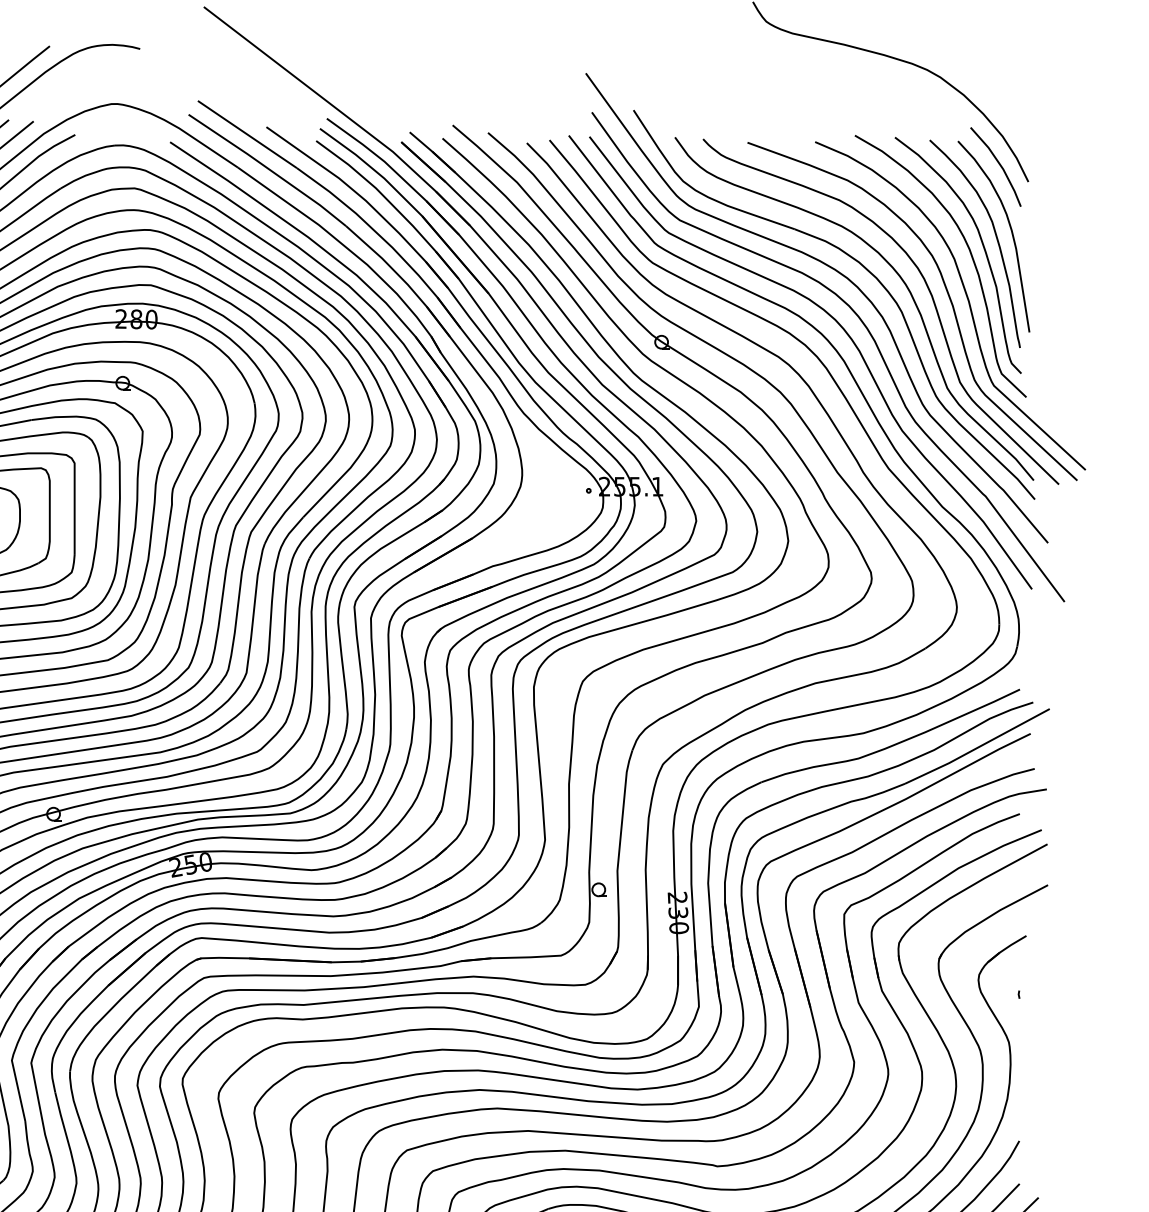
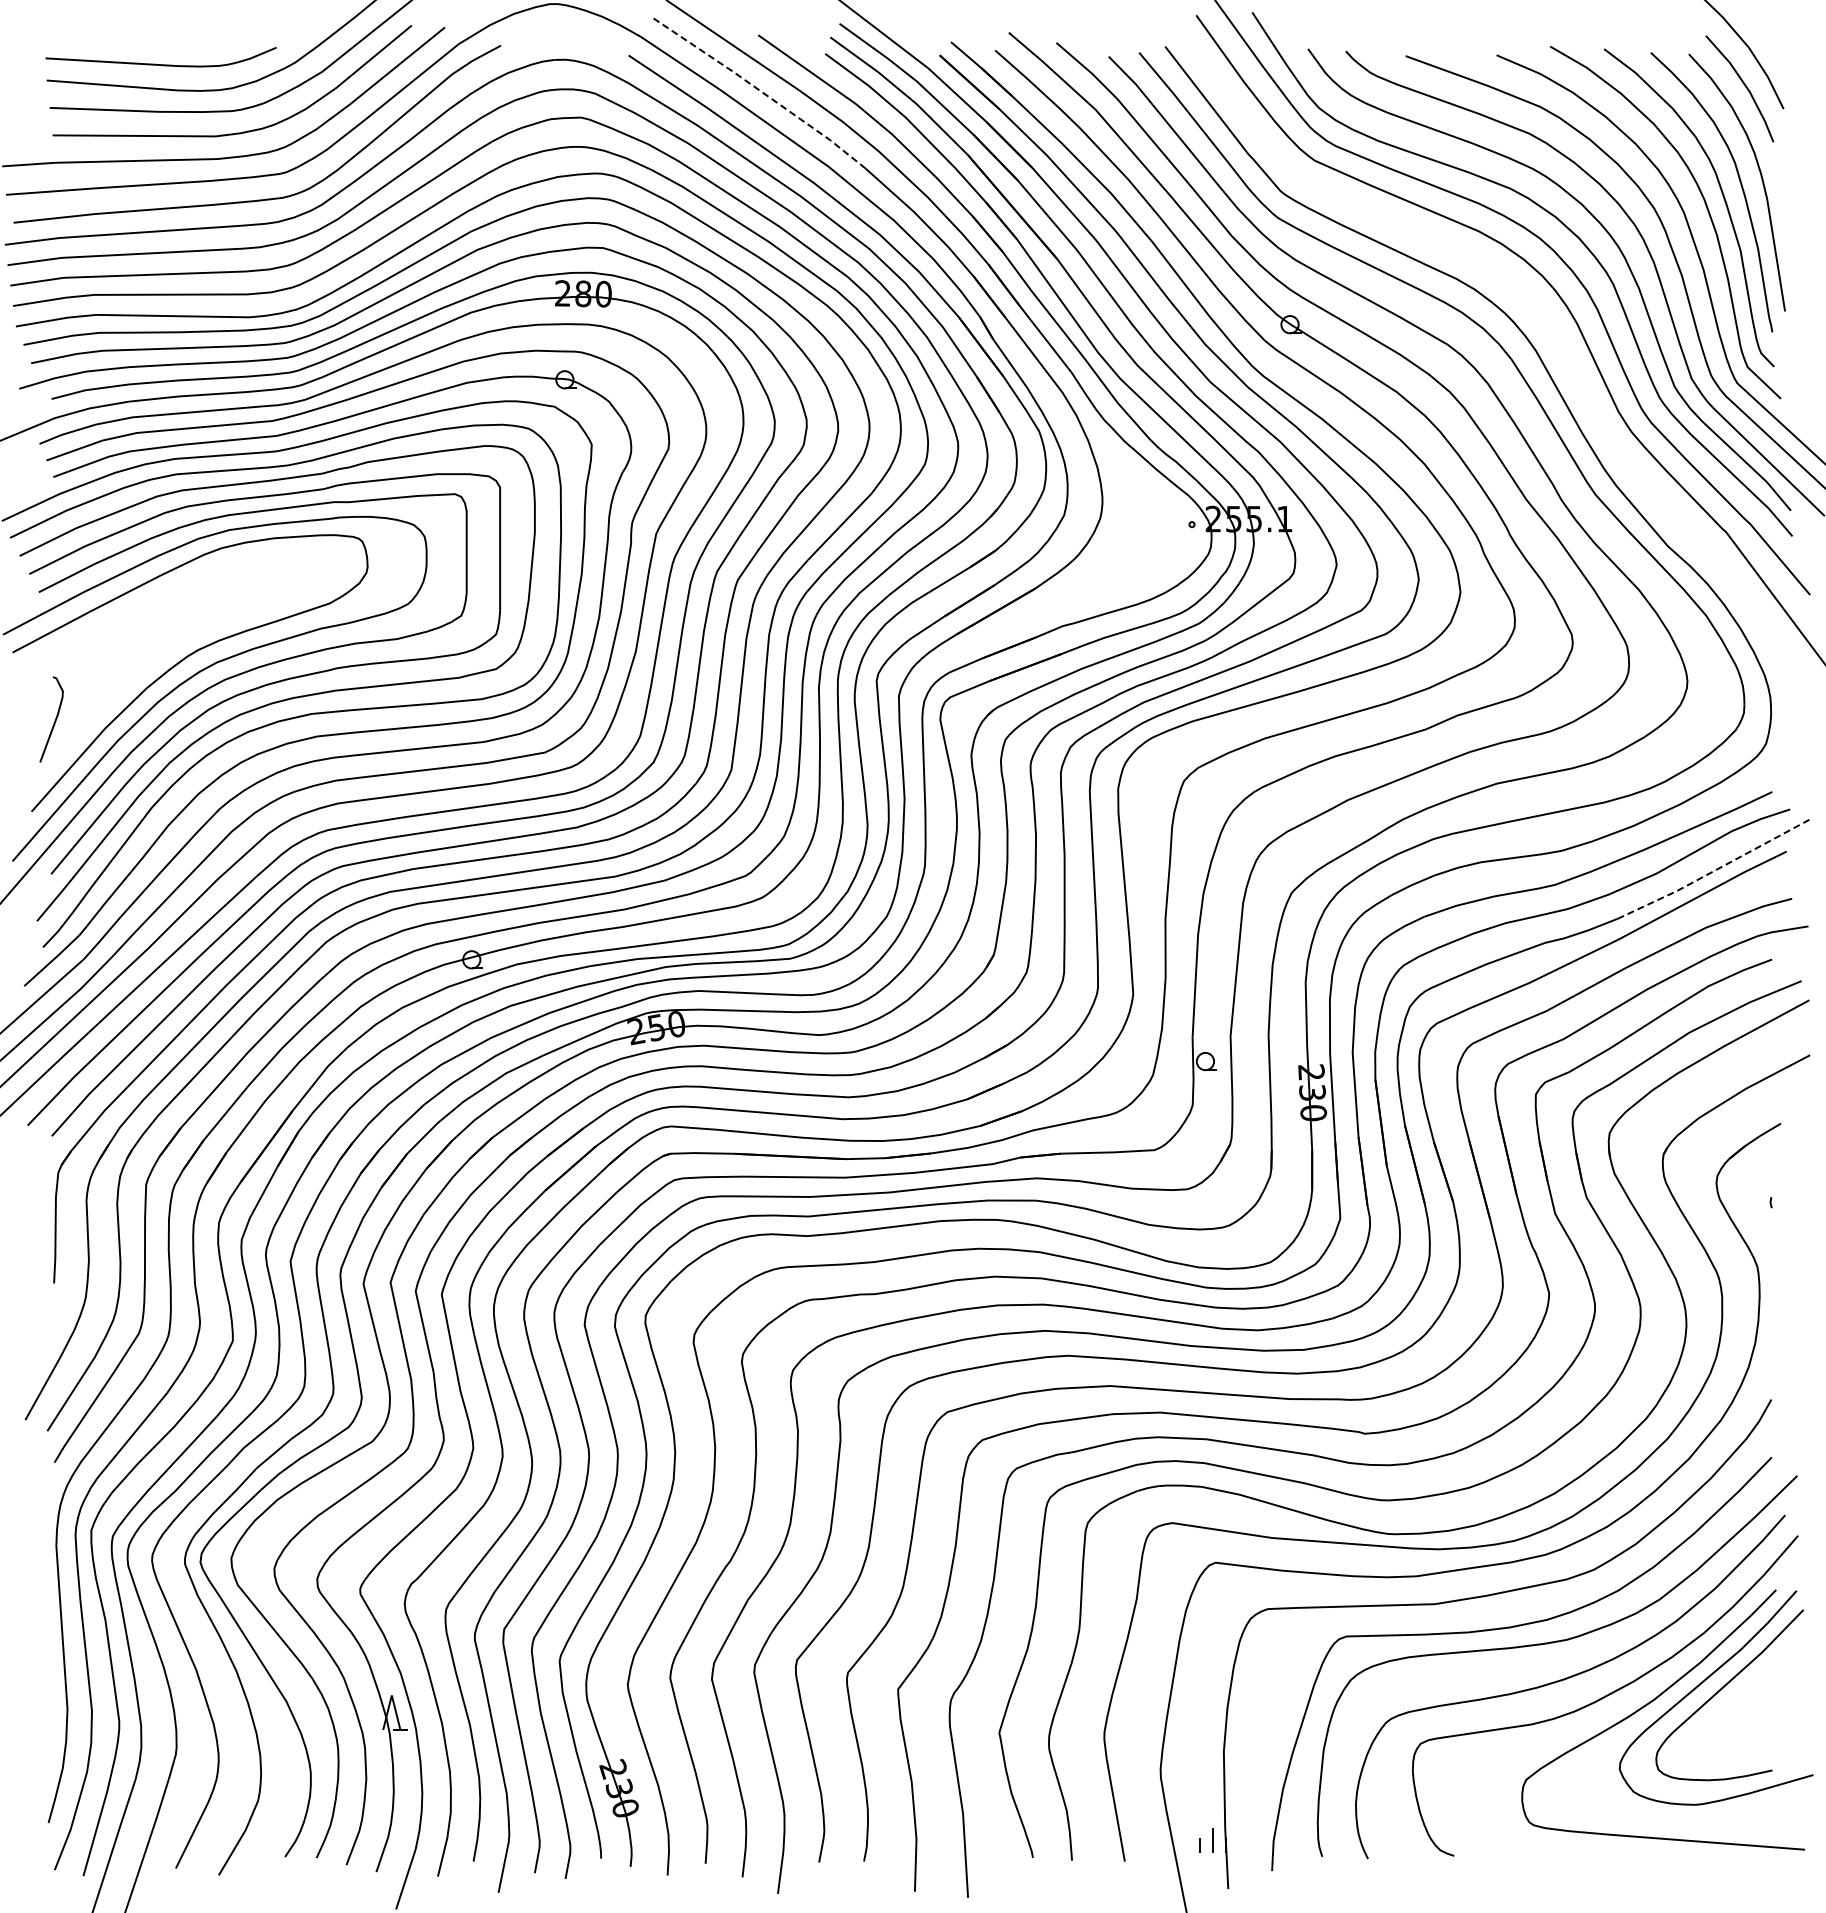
line: (268, 168) -> (761, 91), solid -> dashed
curve: (846, 333) -> (1538, 313), removed
line: (977, 747) -> (1715, 870), solid -> dashed

